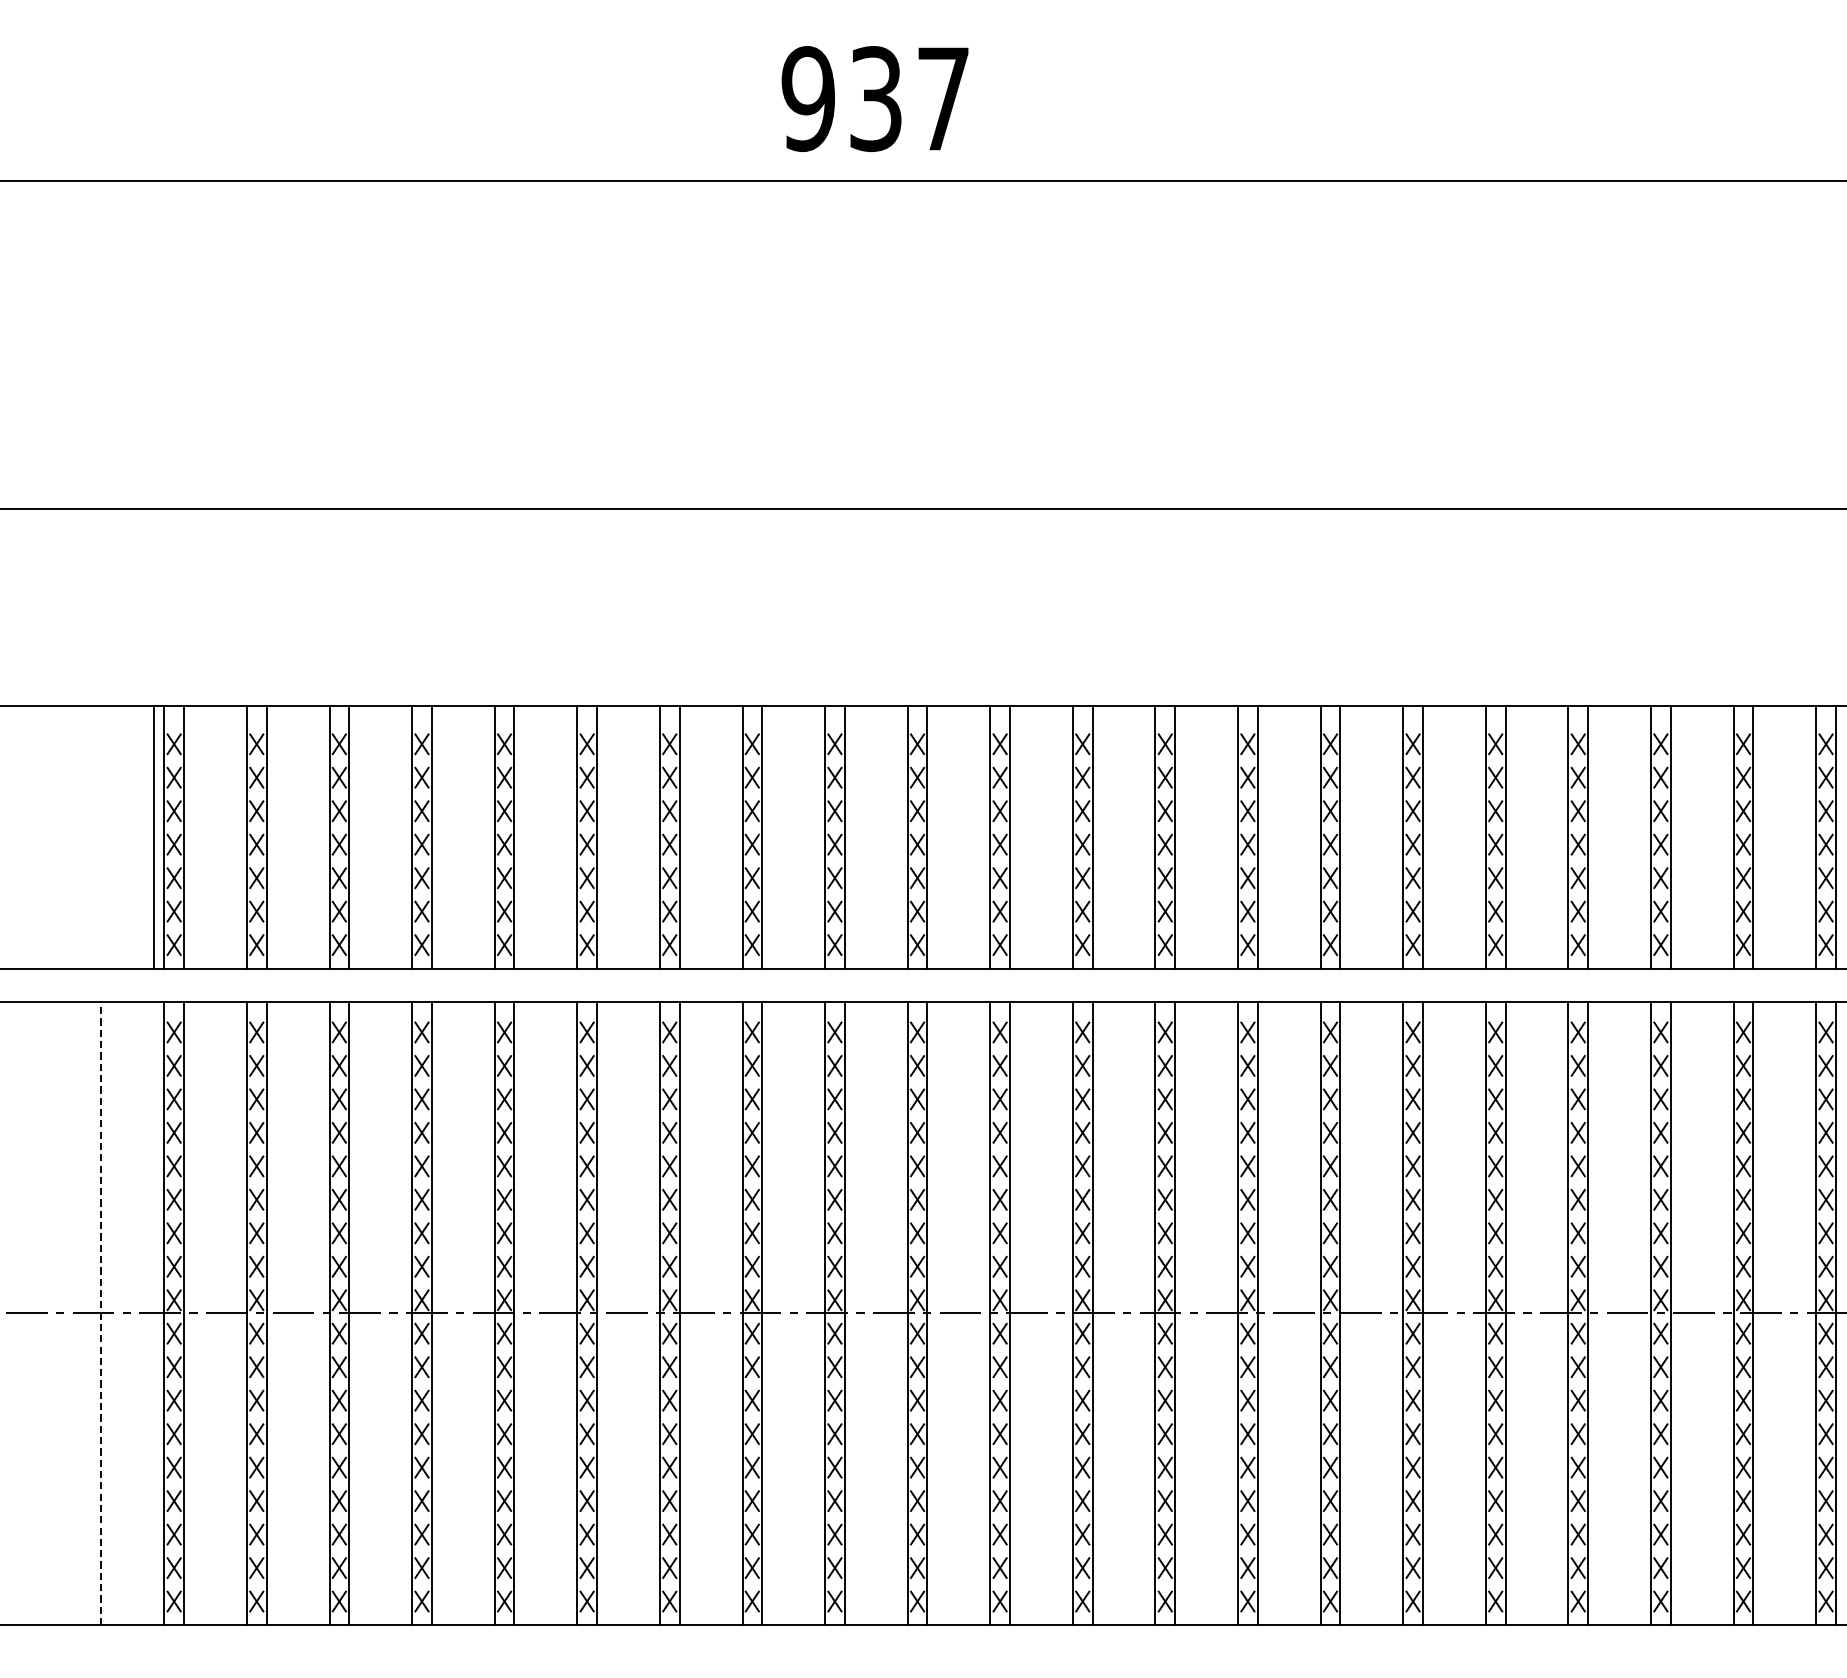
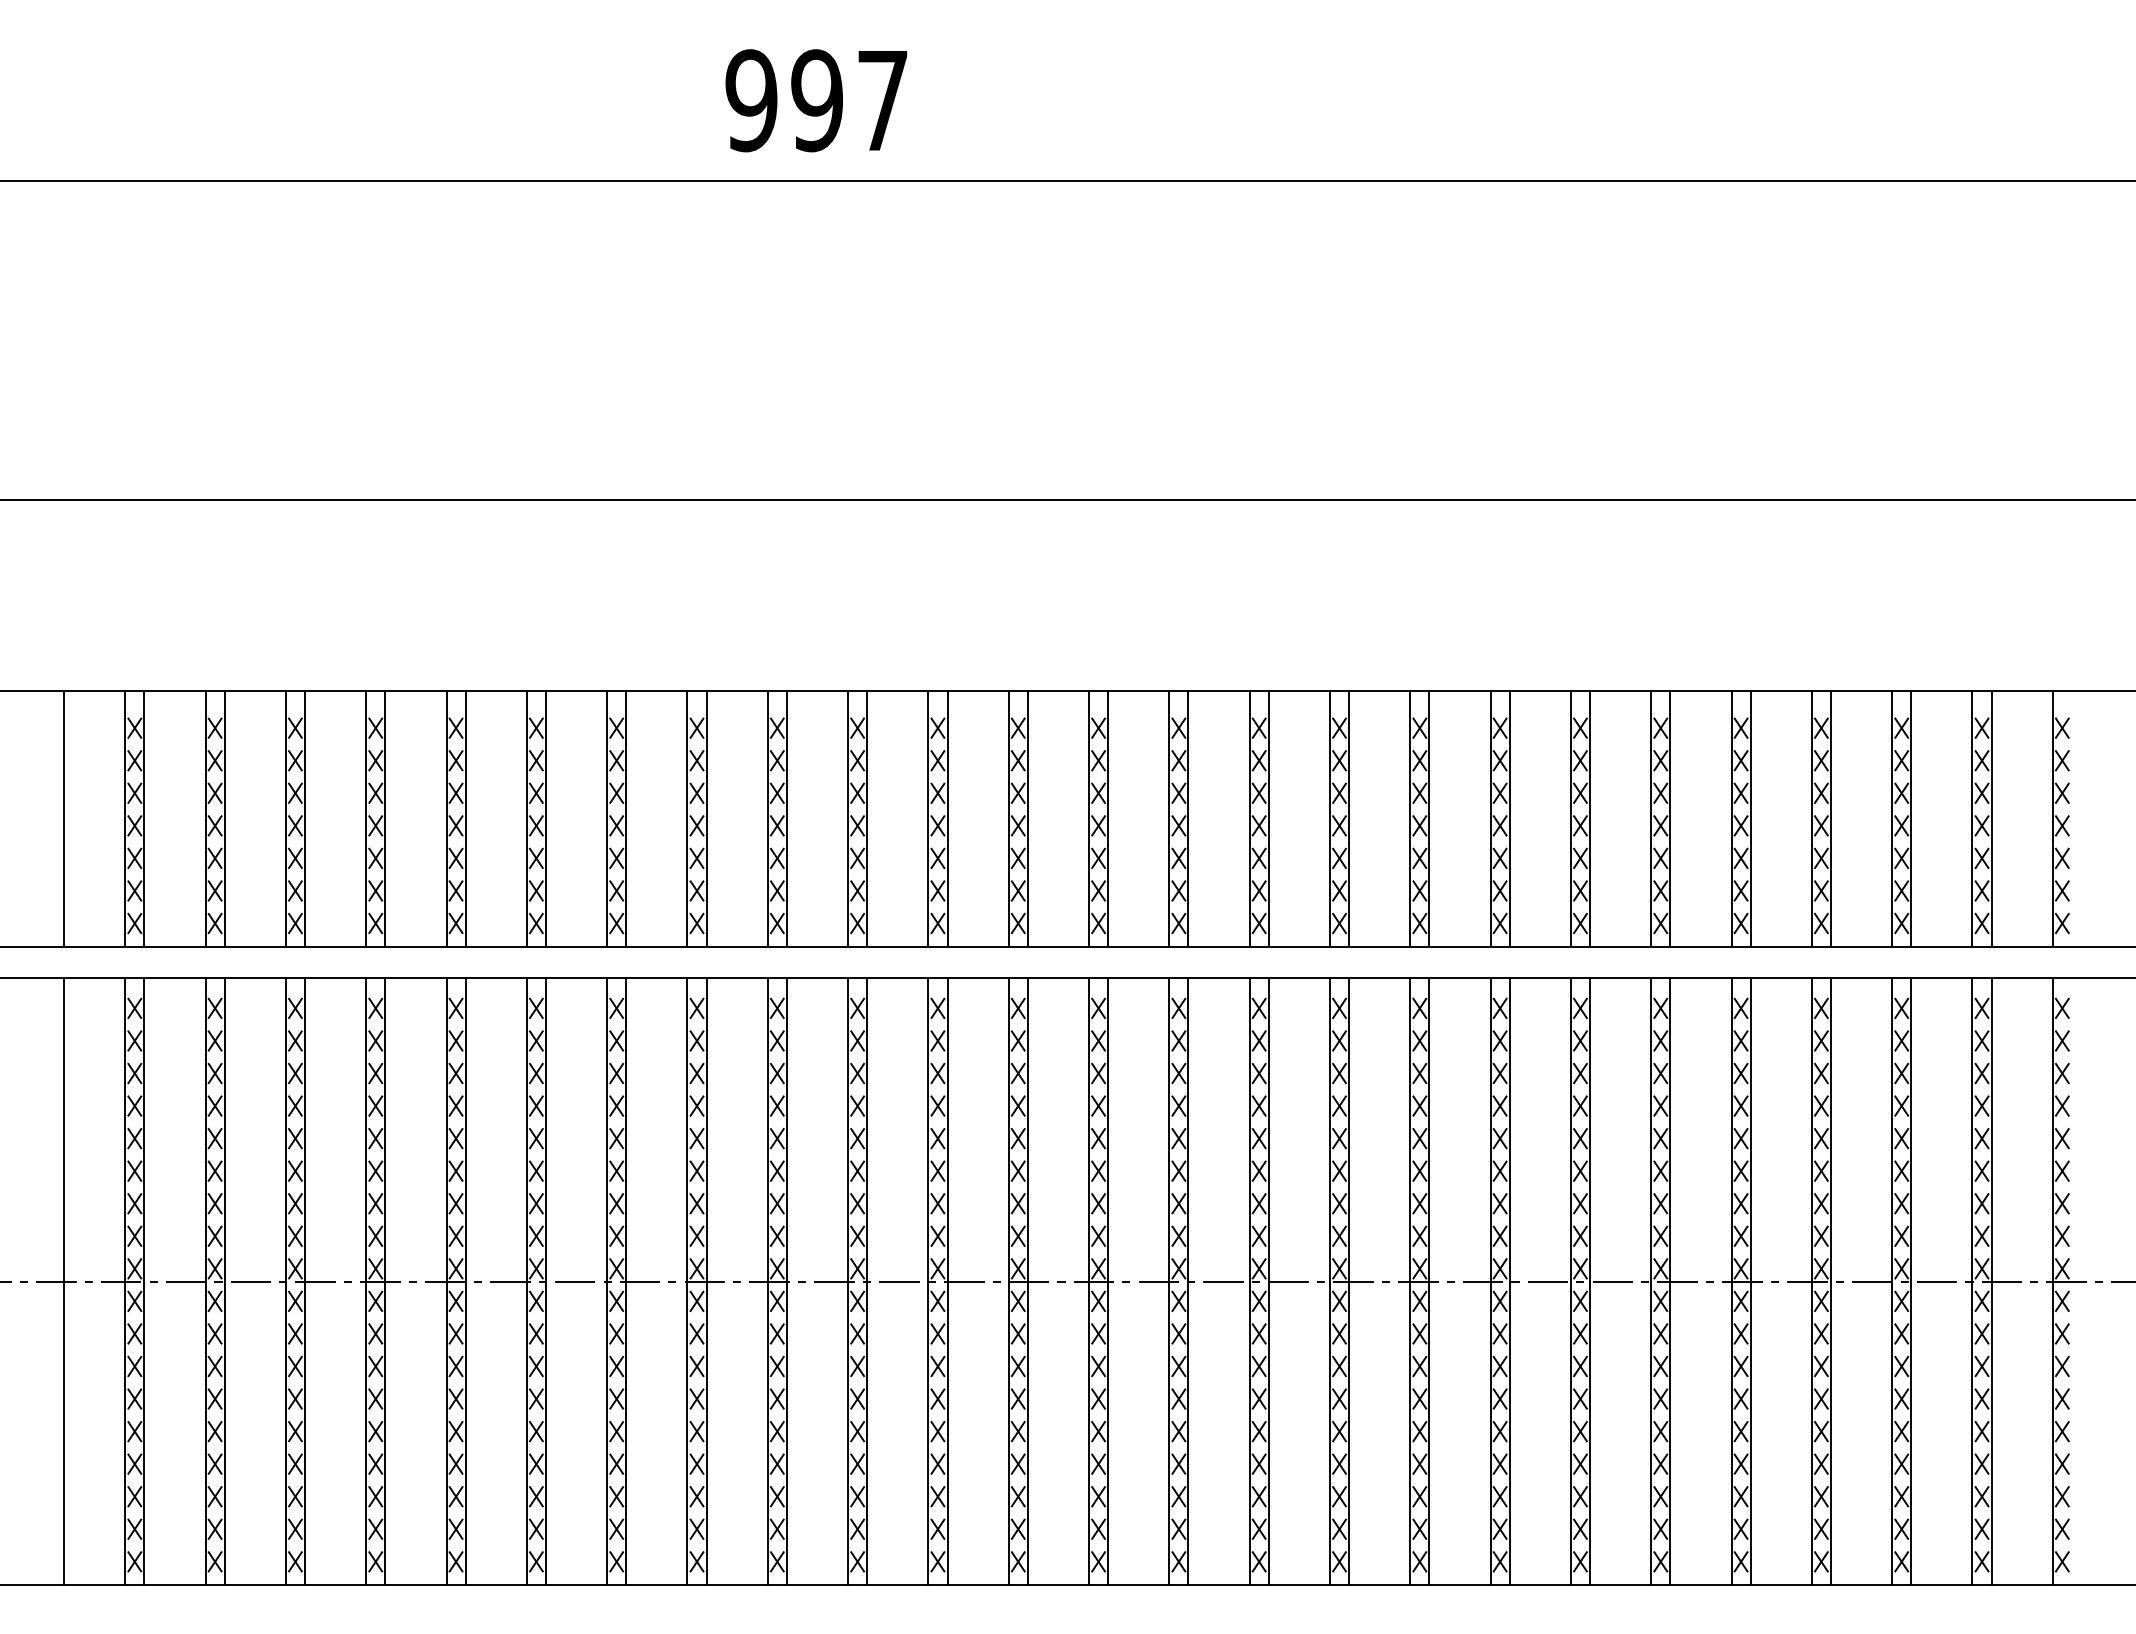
text: (875, 98) -> (816, 100), 937 -> 997
line: (154, 837) -> (64, 818), moved
line: (101, 1313) -> (64, 1281), dashed -> solid

